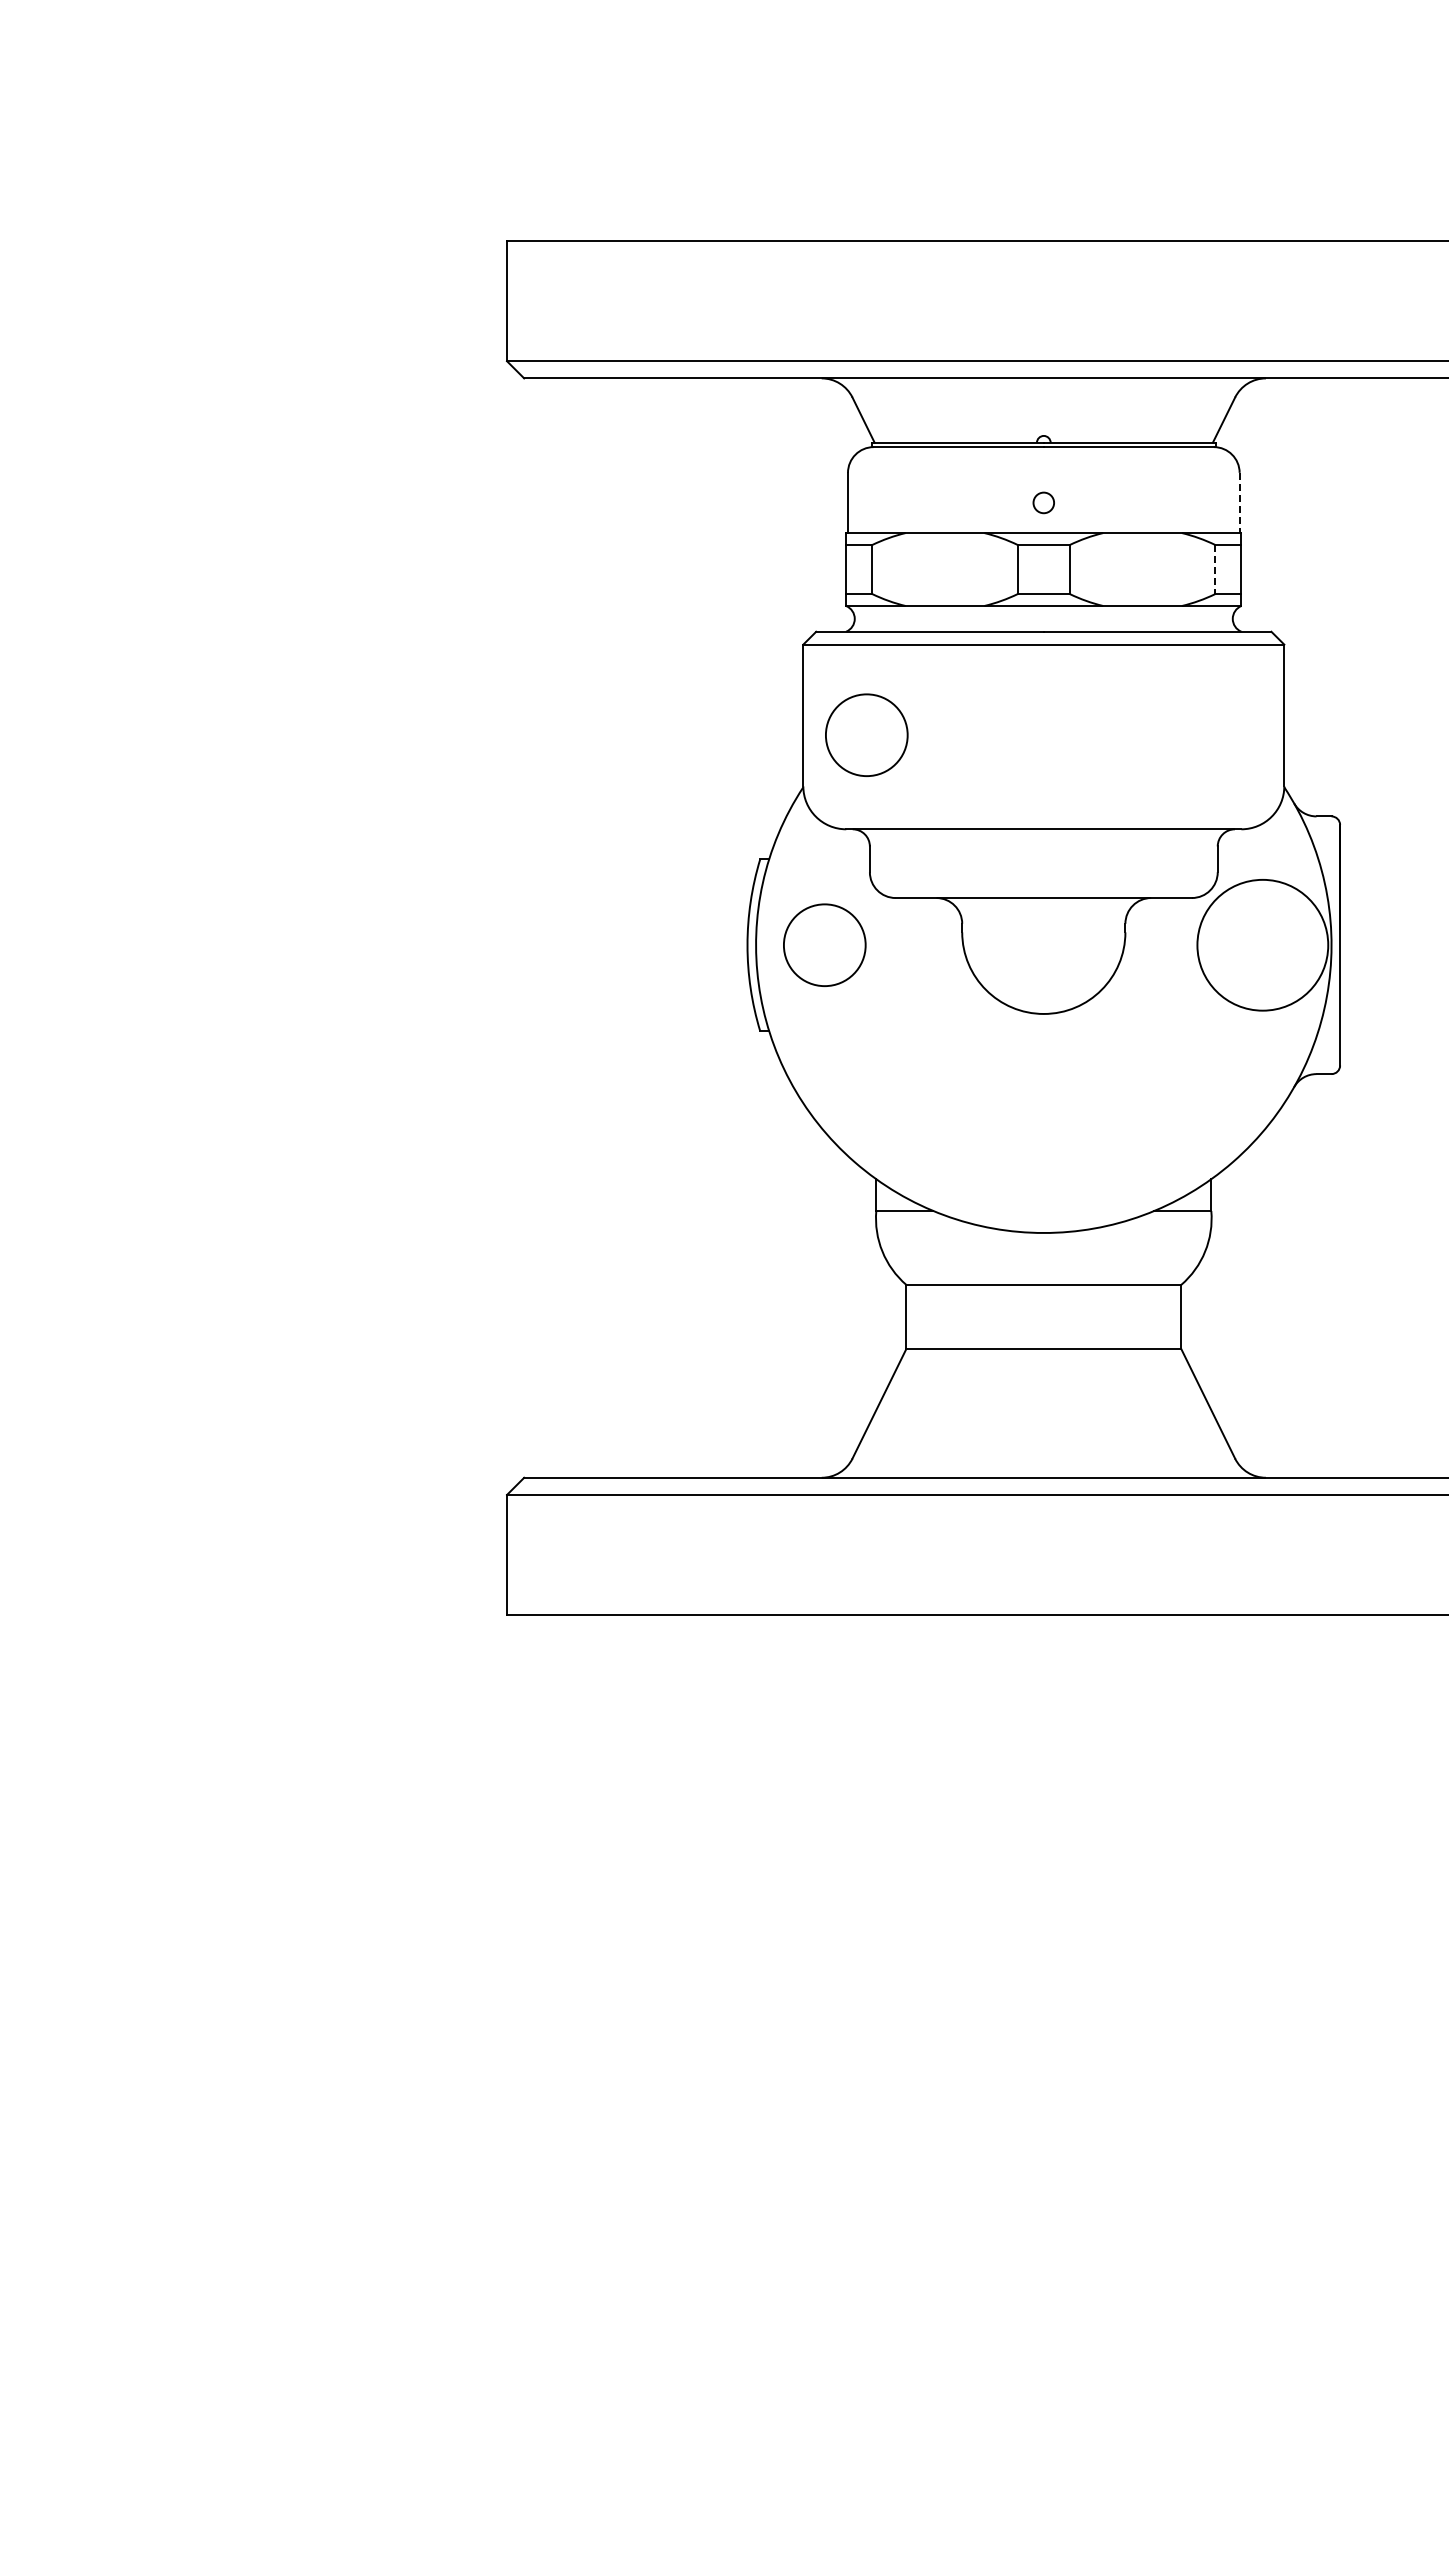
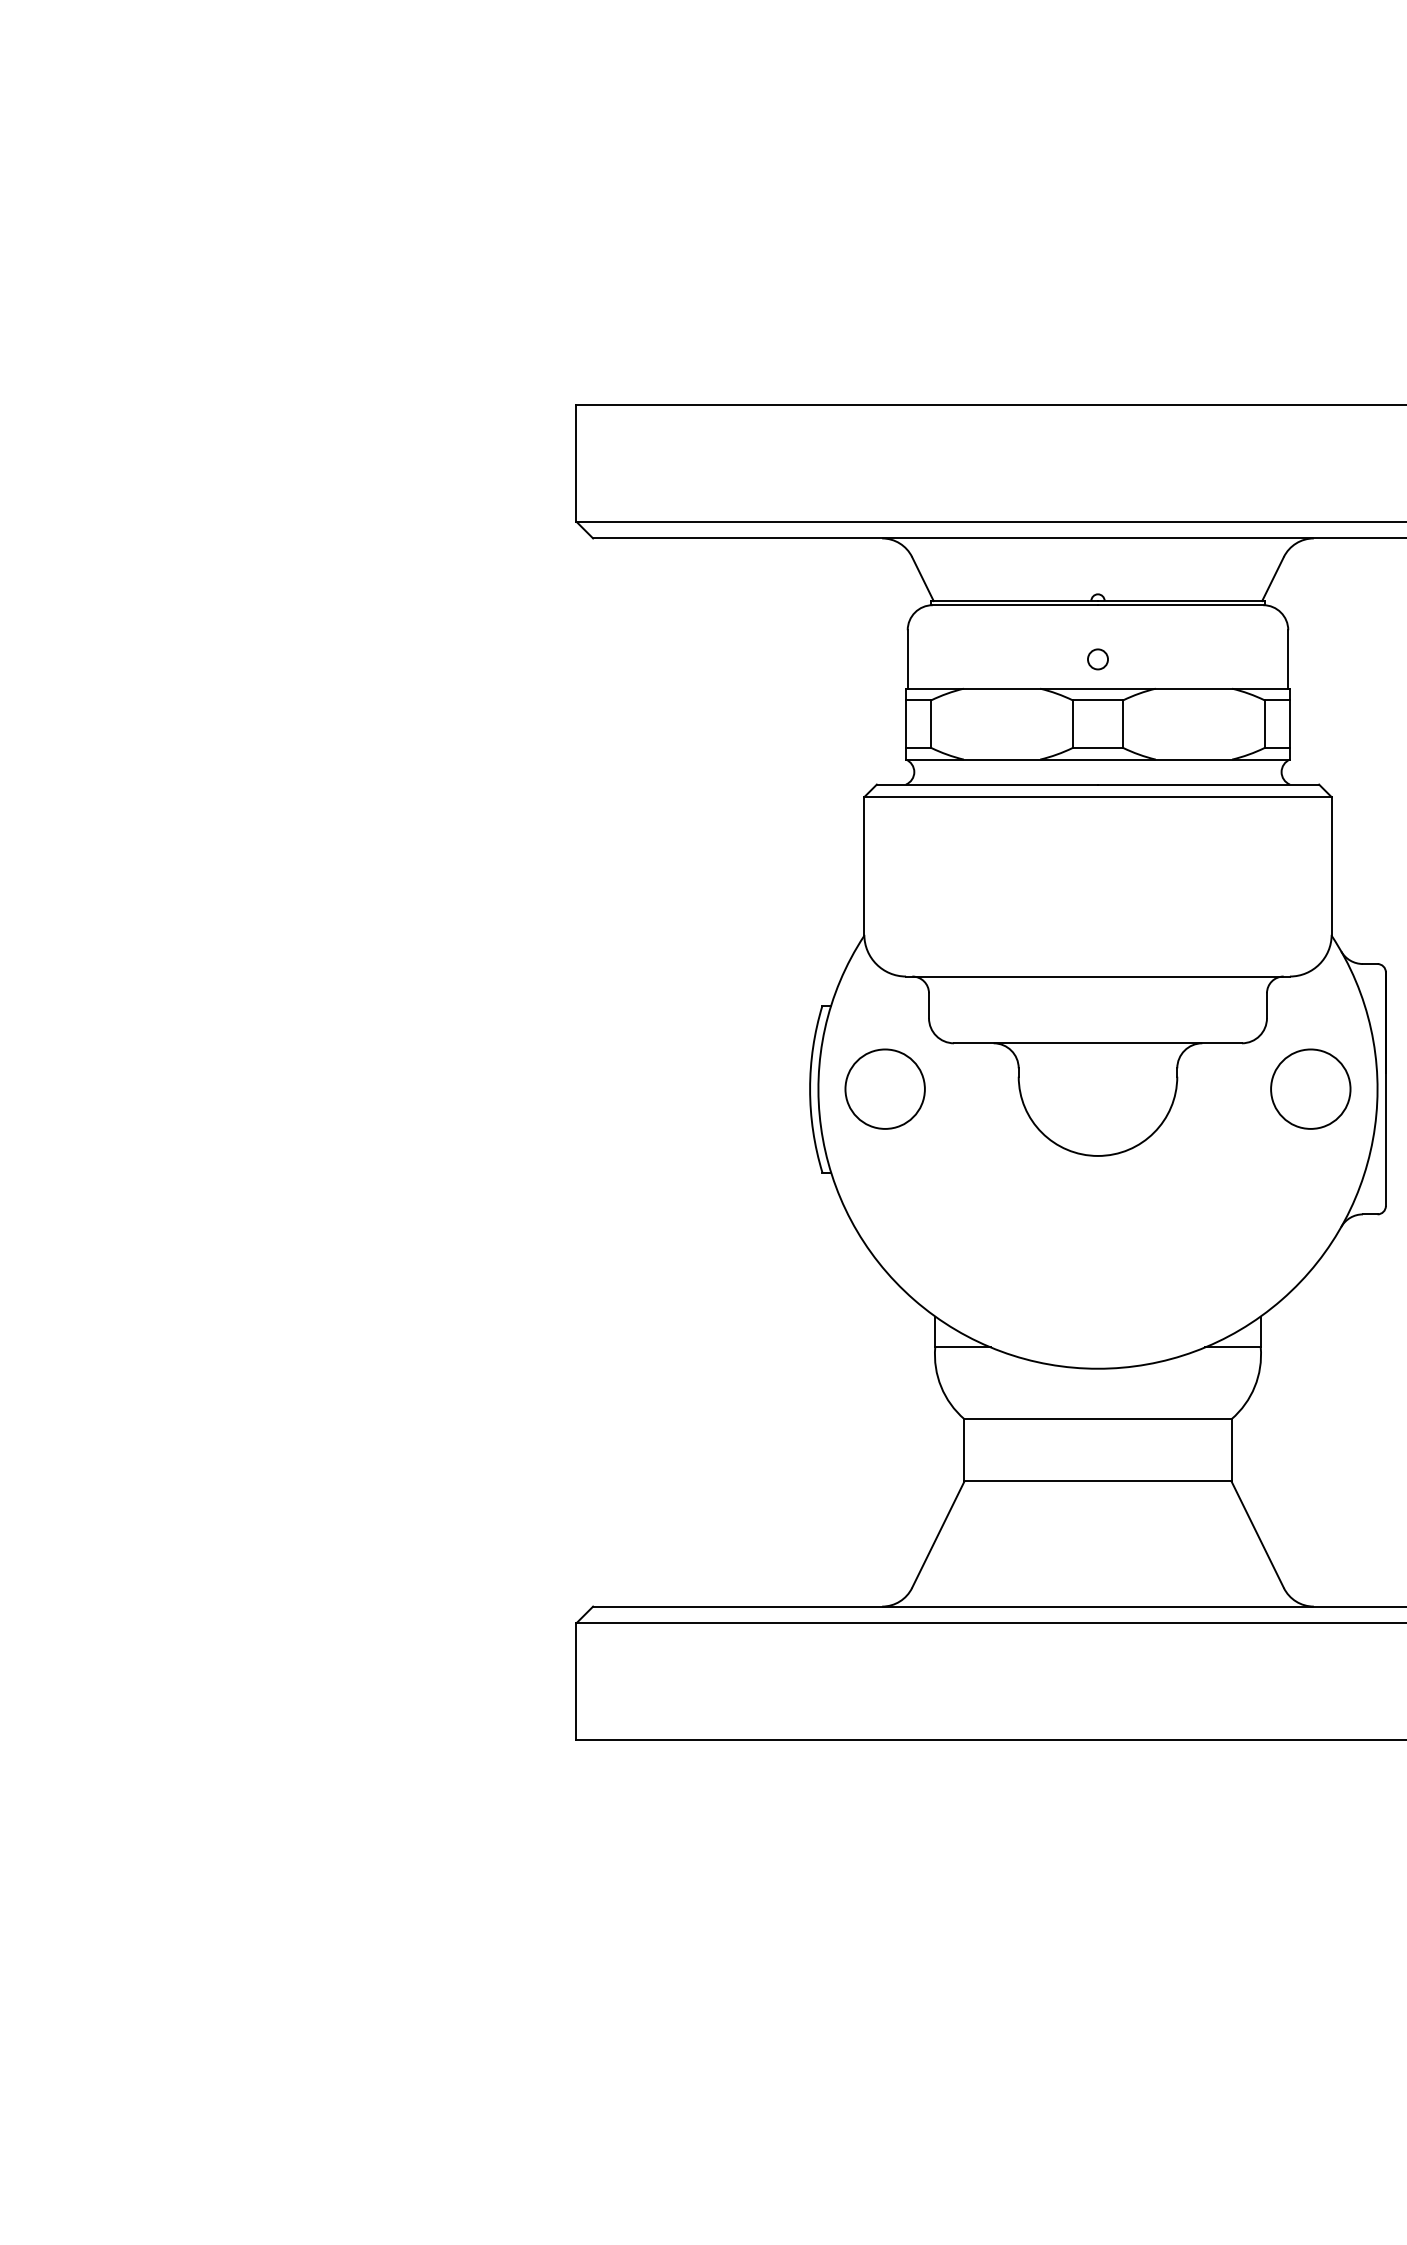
line: (1239, 503) -> (1288, 659), dashed -> solid
line: (1215, 570) -> (1264, 725), dashed -> solid
circle: (866, 734) -> (925, 884), removed
circle: (1262, 945) -> (1310, 1089), size x0.62

